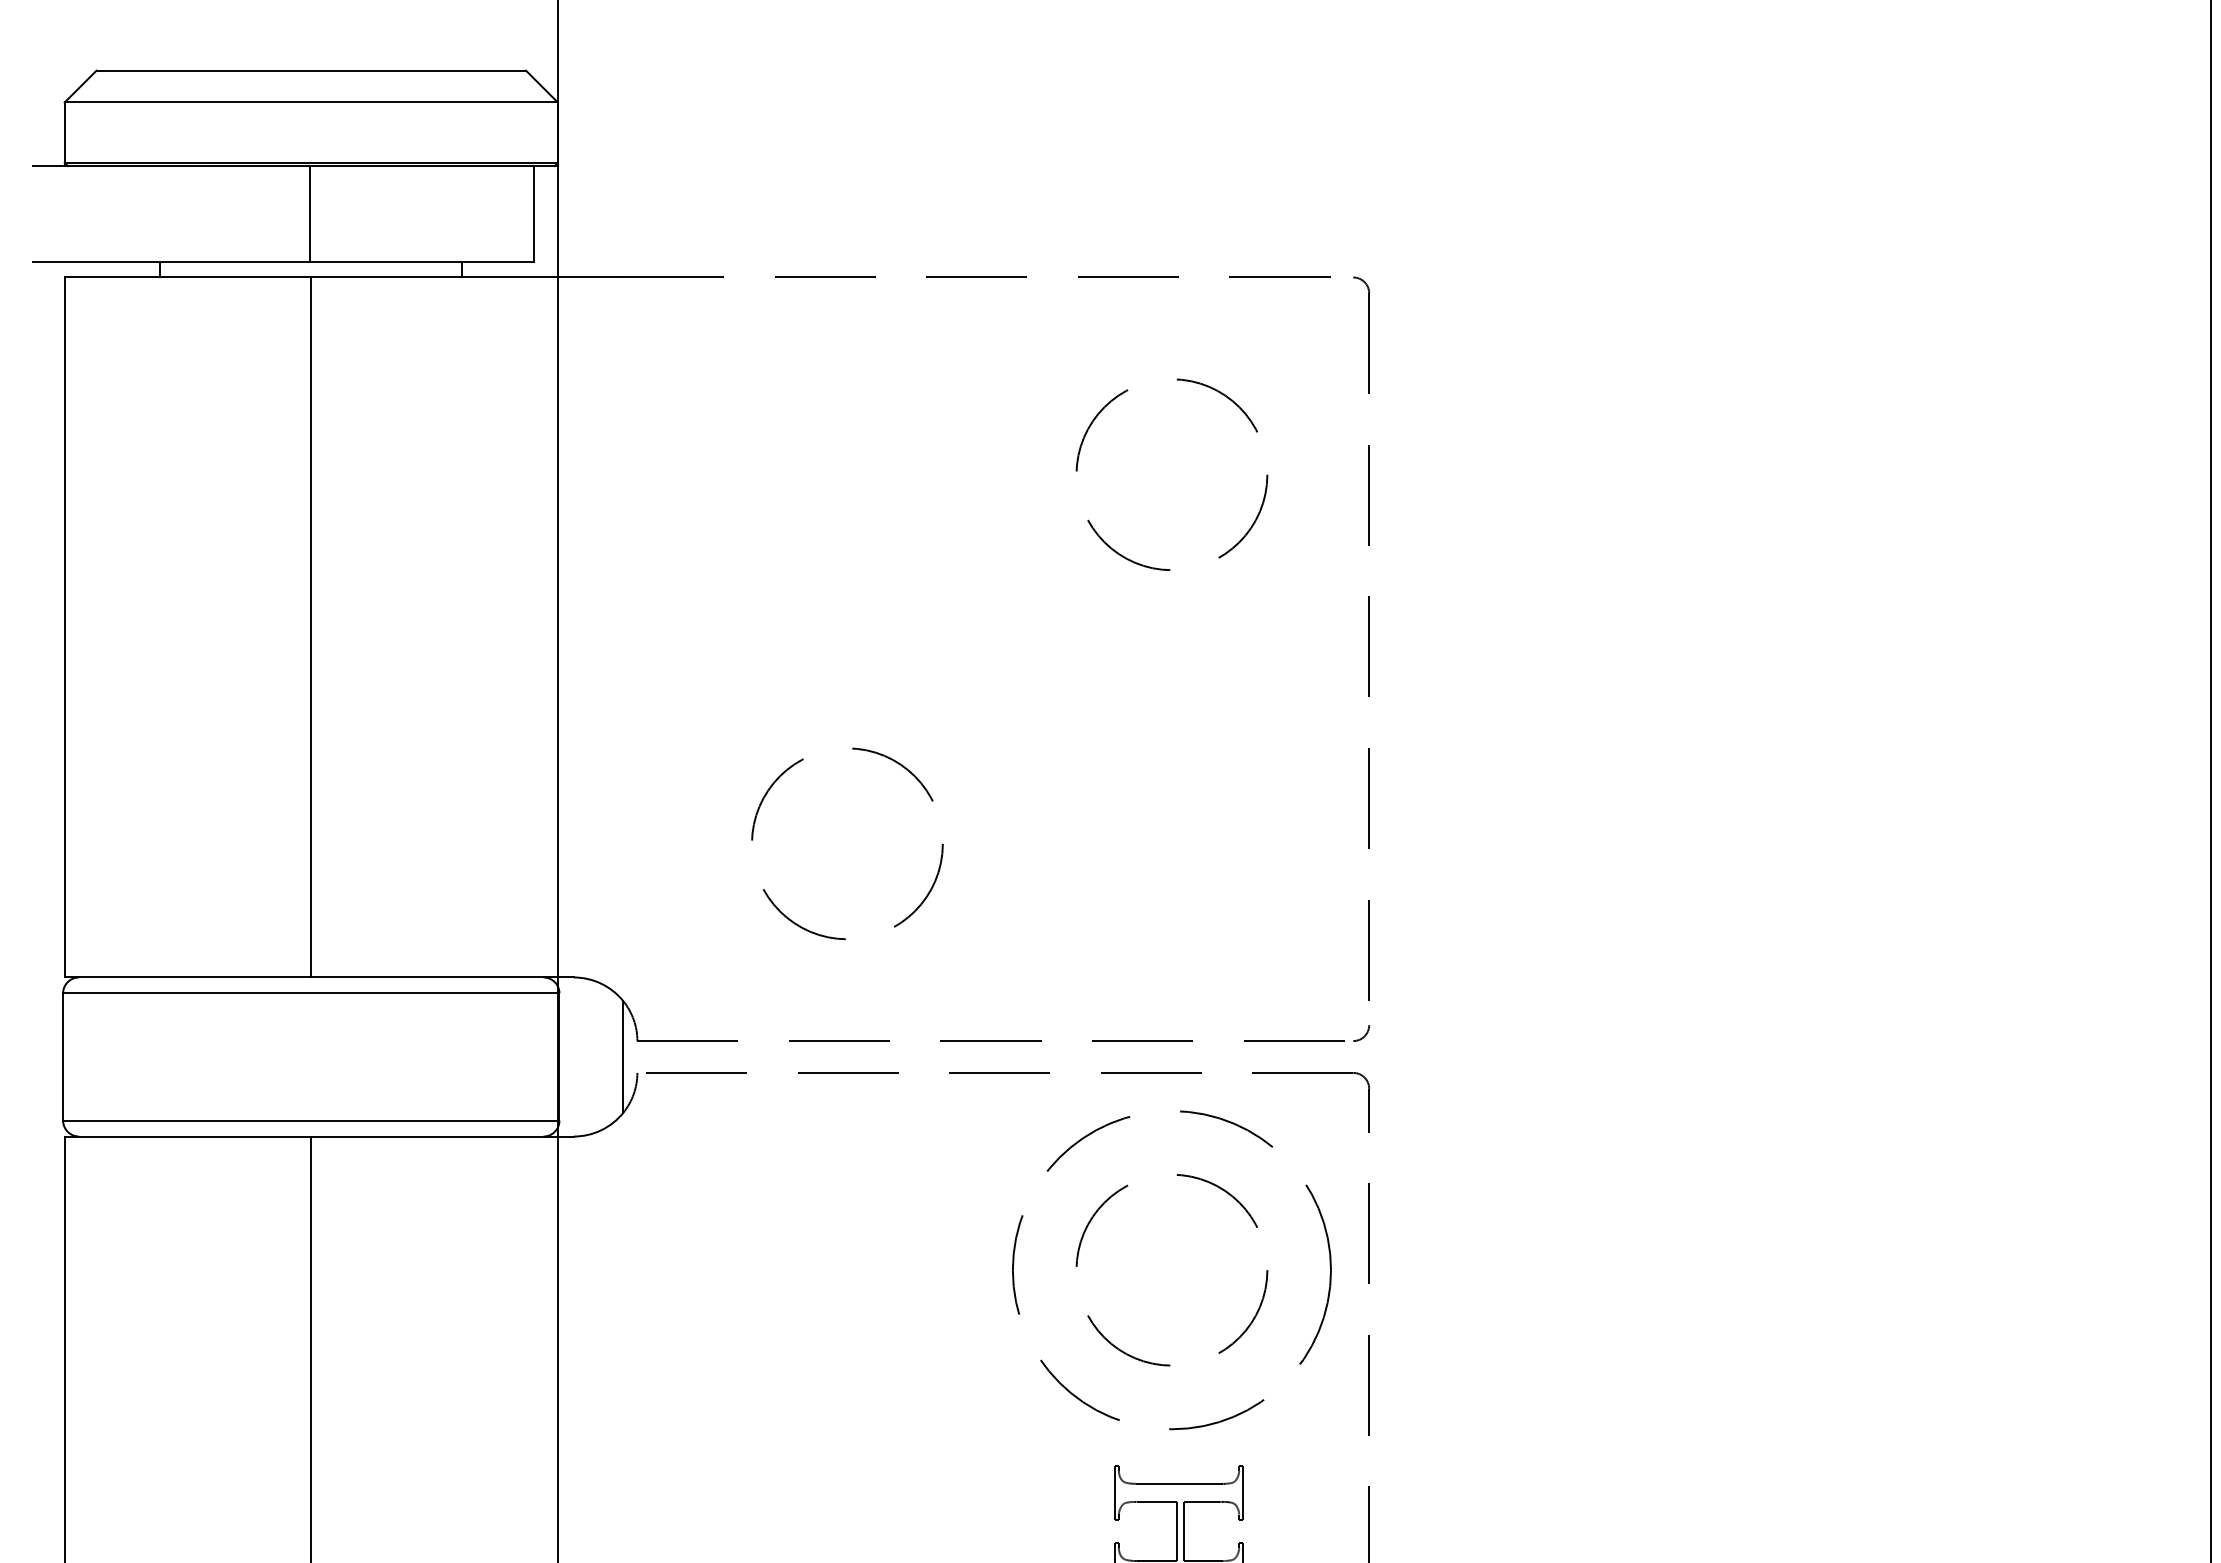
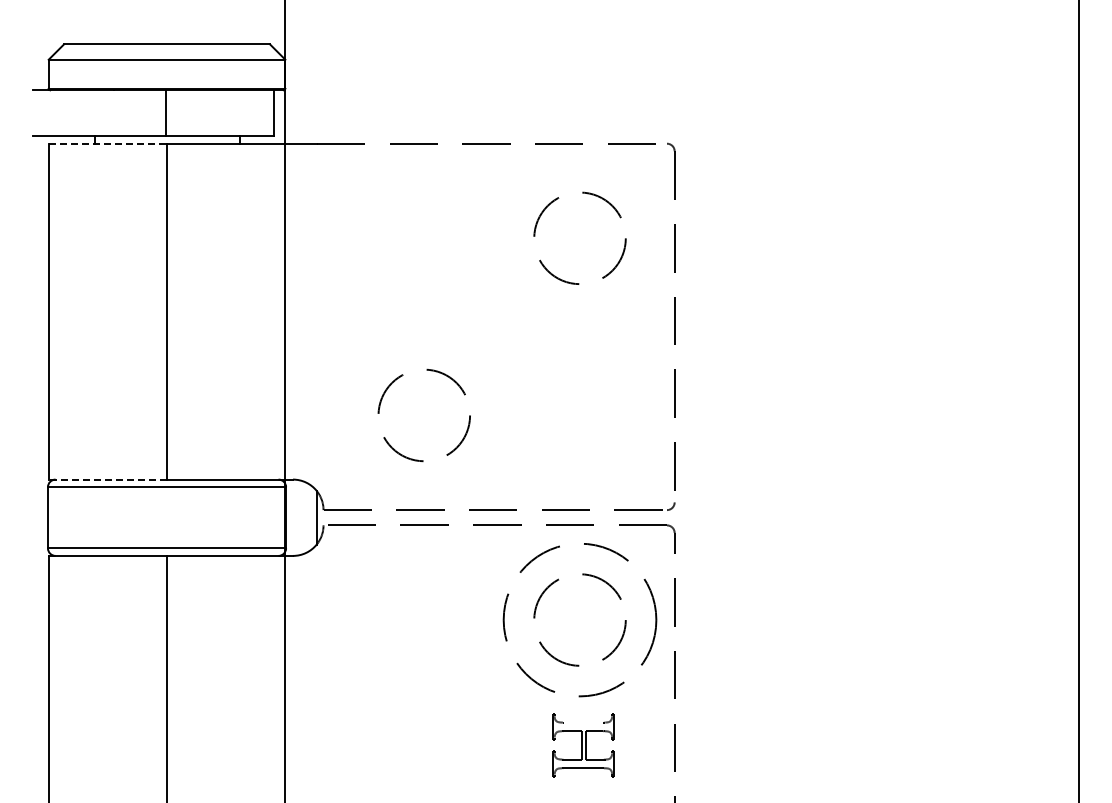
line: (189, 277) -> (108, 143), solid -> dashed
line: (187, 977) -> (107, 479), solid -> dashed
line: (1179, 1483) -> (583, 722), removed

